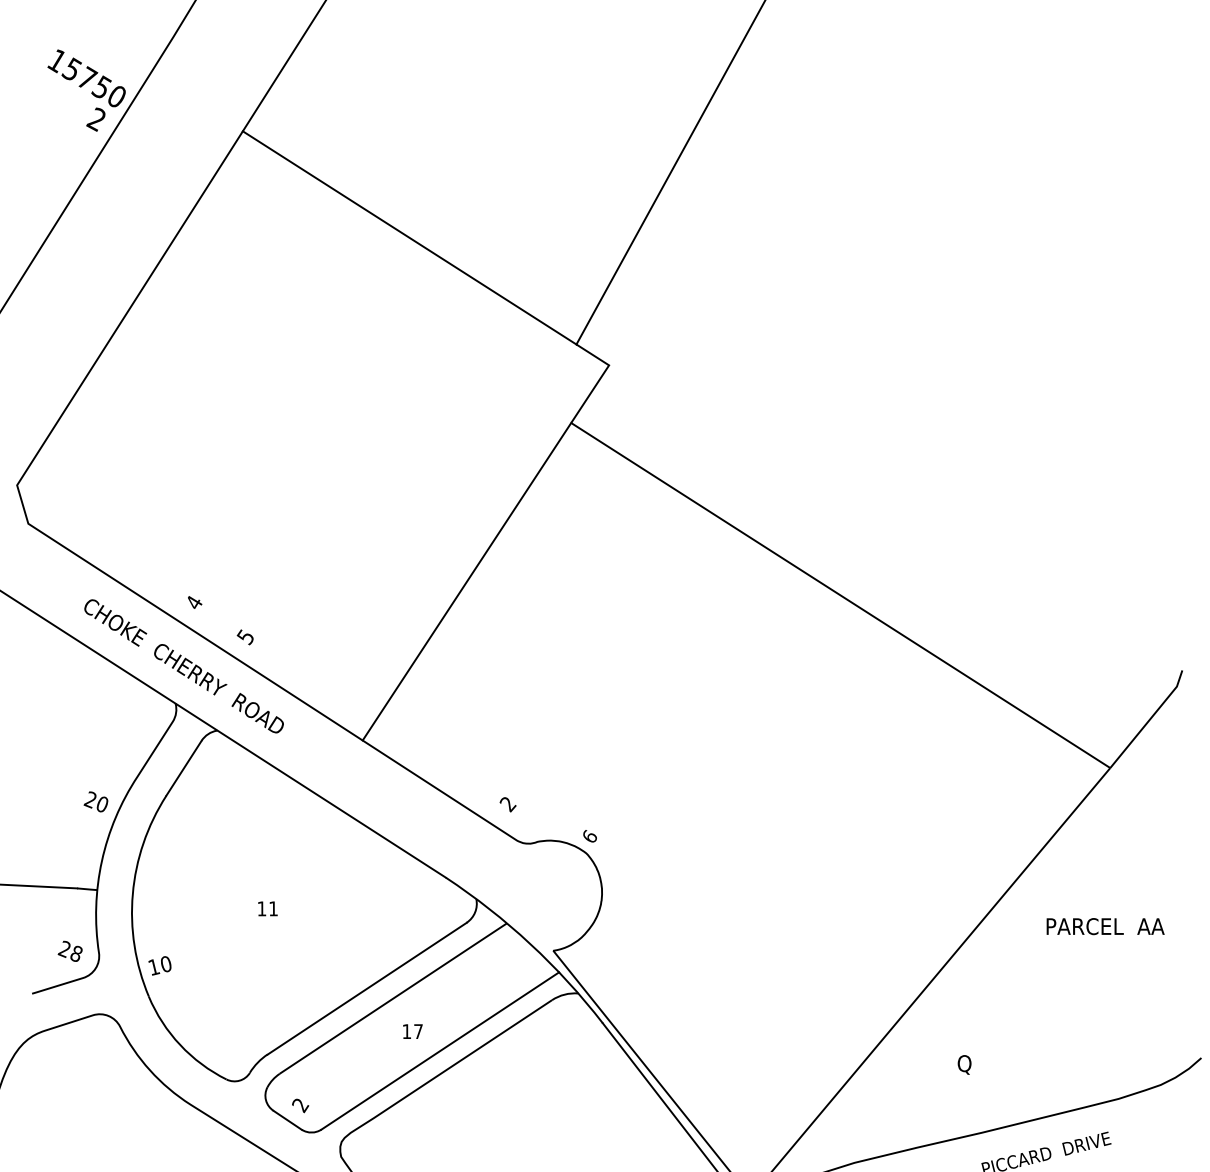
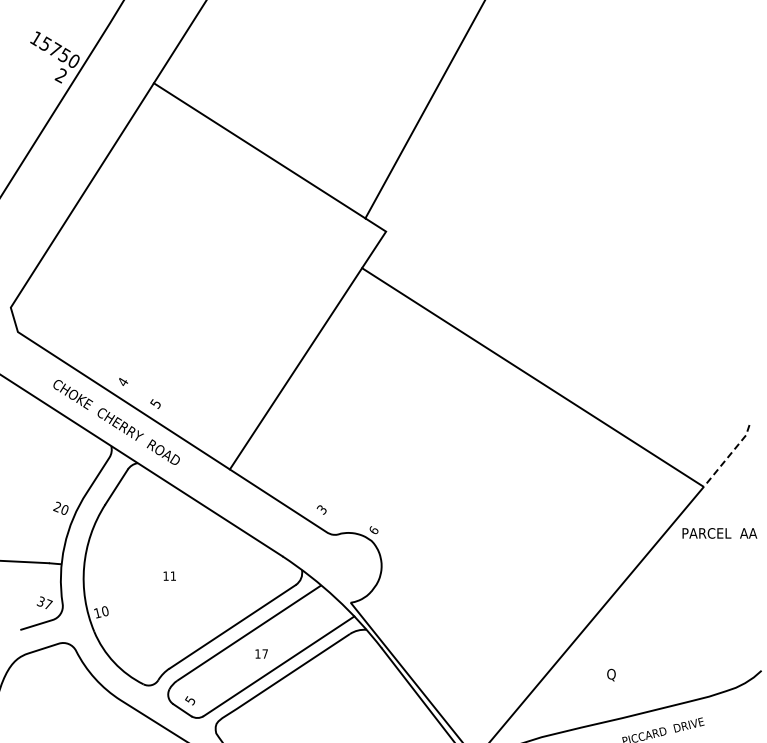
line: (1149, 720) -> (728, 456), solid -> dashed
text: (508, 803) -> (322, 509), 2 -> 3
text: (1105, 926) -> (719, 533), moved
text: (70, 951) -> (44, 603), 28 -> 37
text: (300, 1104) -> (190, 700), 2 -> 5

